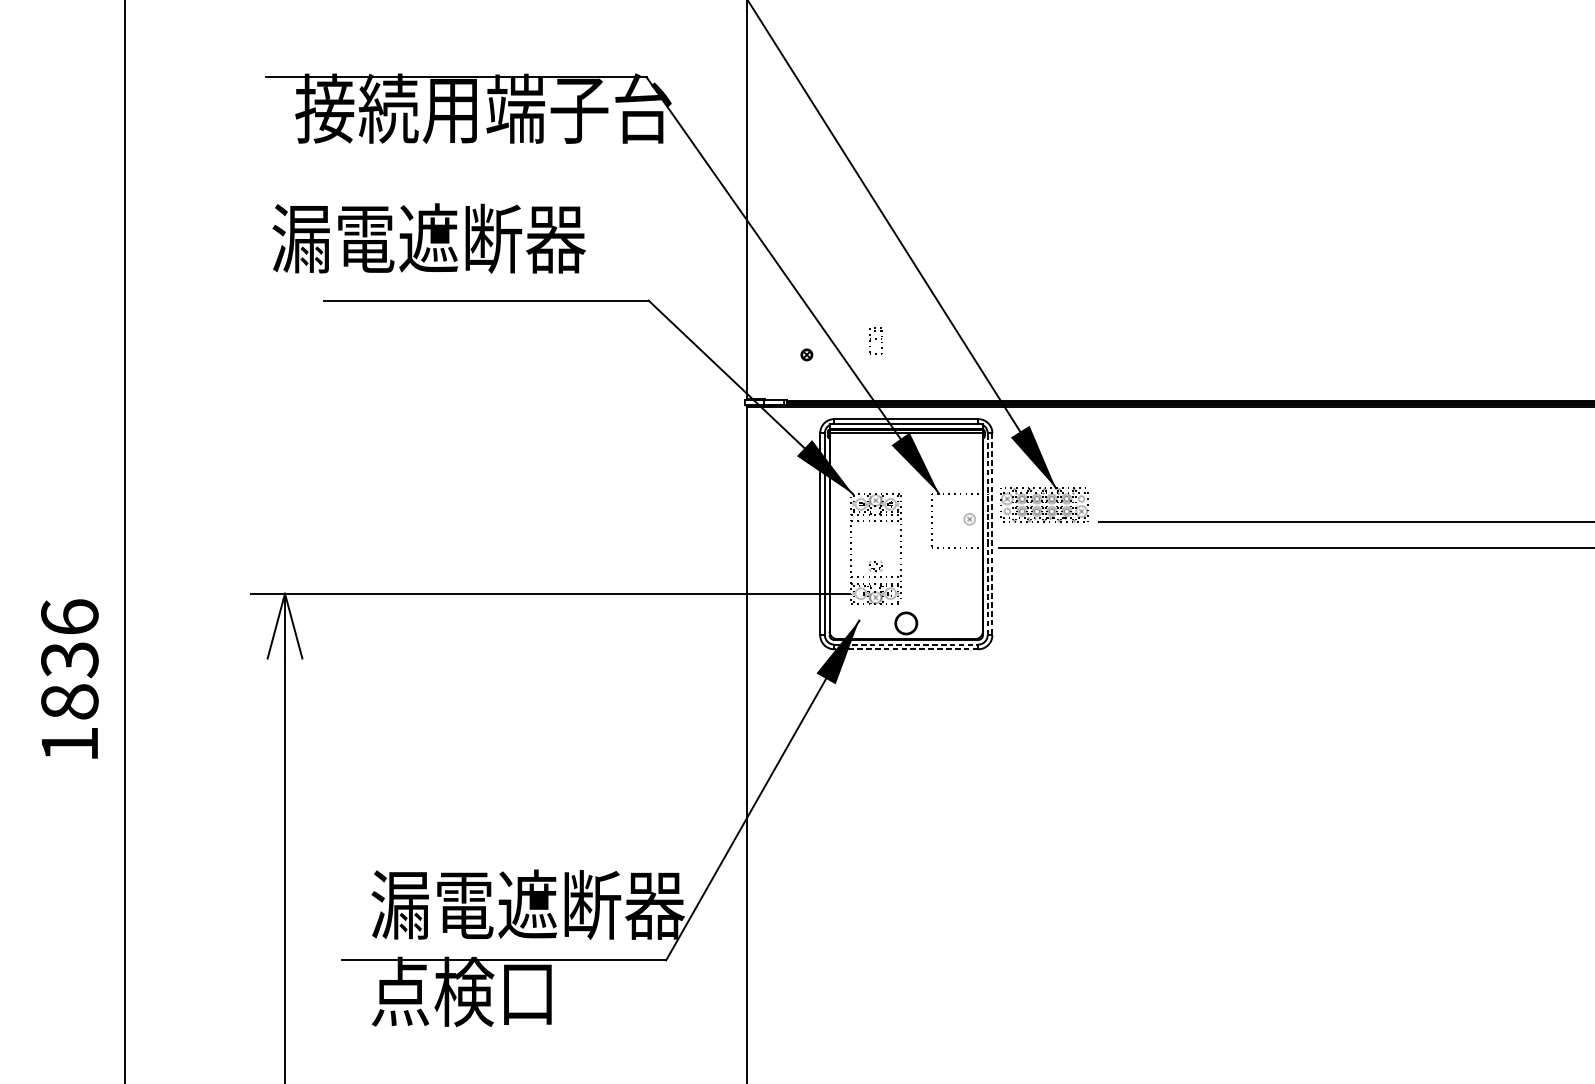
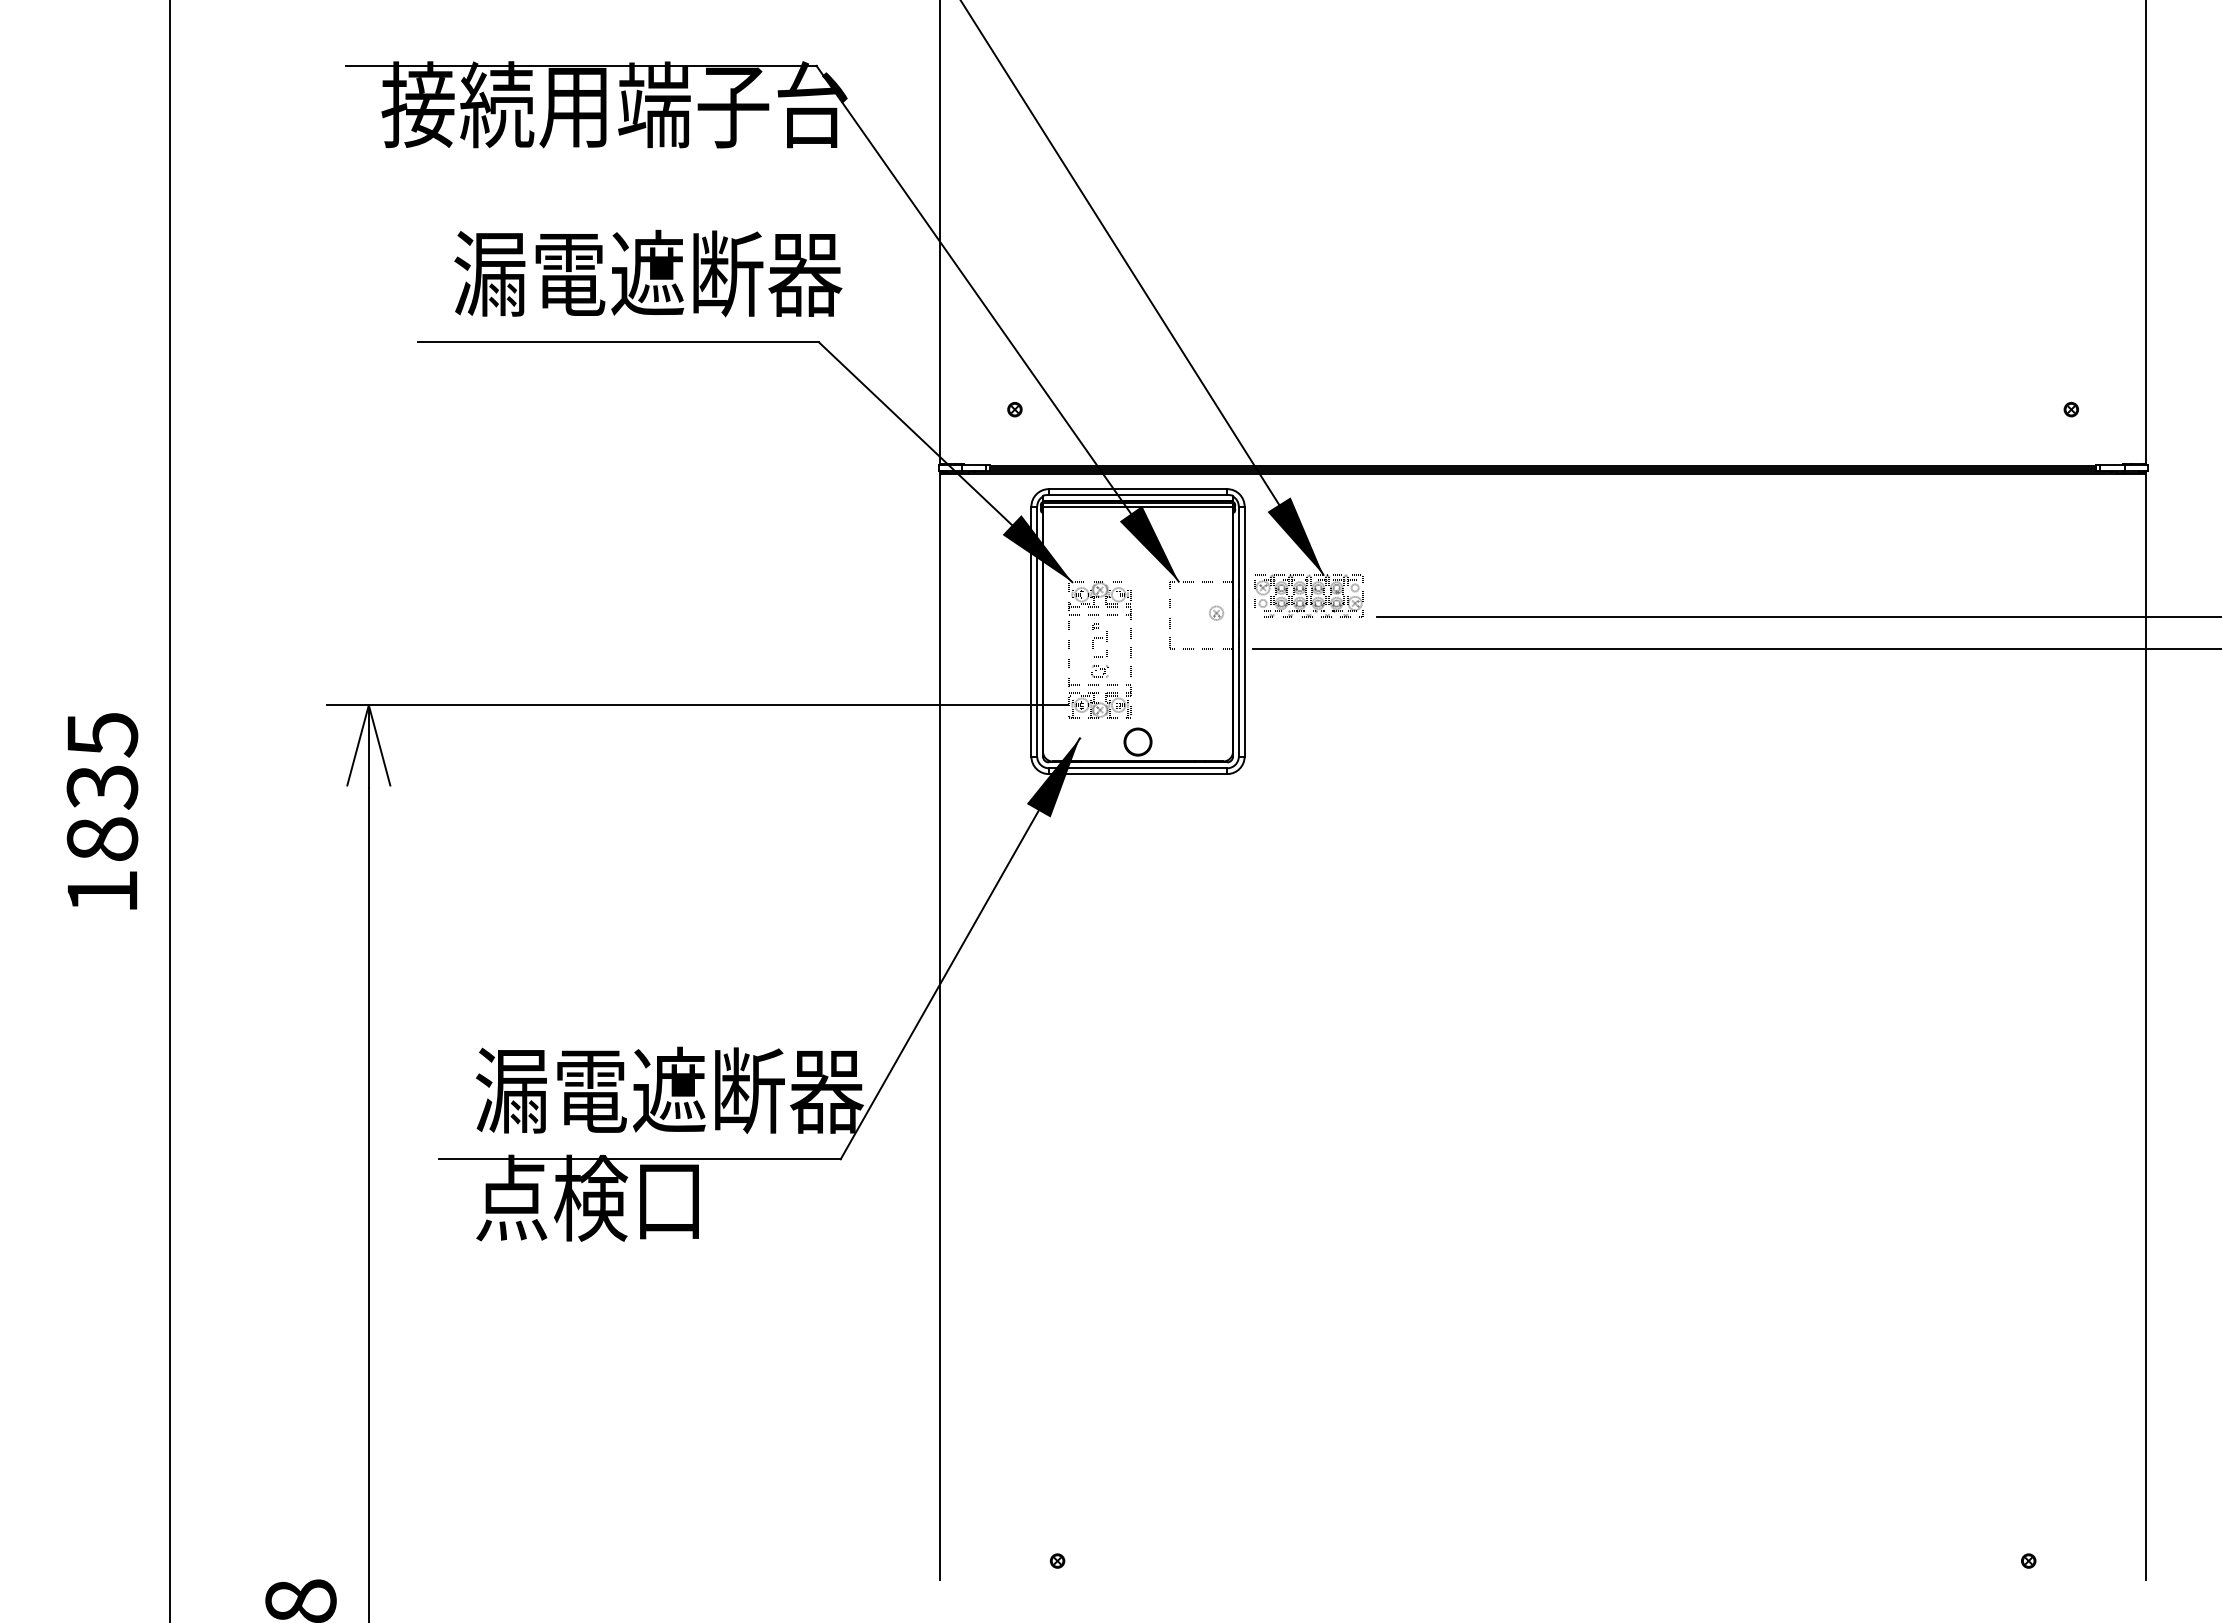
text: (429, 238) -> (648, 273), moved
part: (875, 341) -> (1099, 640), moved
line: (987, 534) -> (1238, 631), dashed -> solid
line: (992, 534) -> (1244, 632), dashed -> solid
text: (69, 617) -> (102, 734), 1836 -> 1835
line: (906, 644) -> (1138, 768), dashed -> solid
line: (905, 649) -> (1137, 774), dashed -> solid

